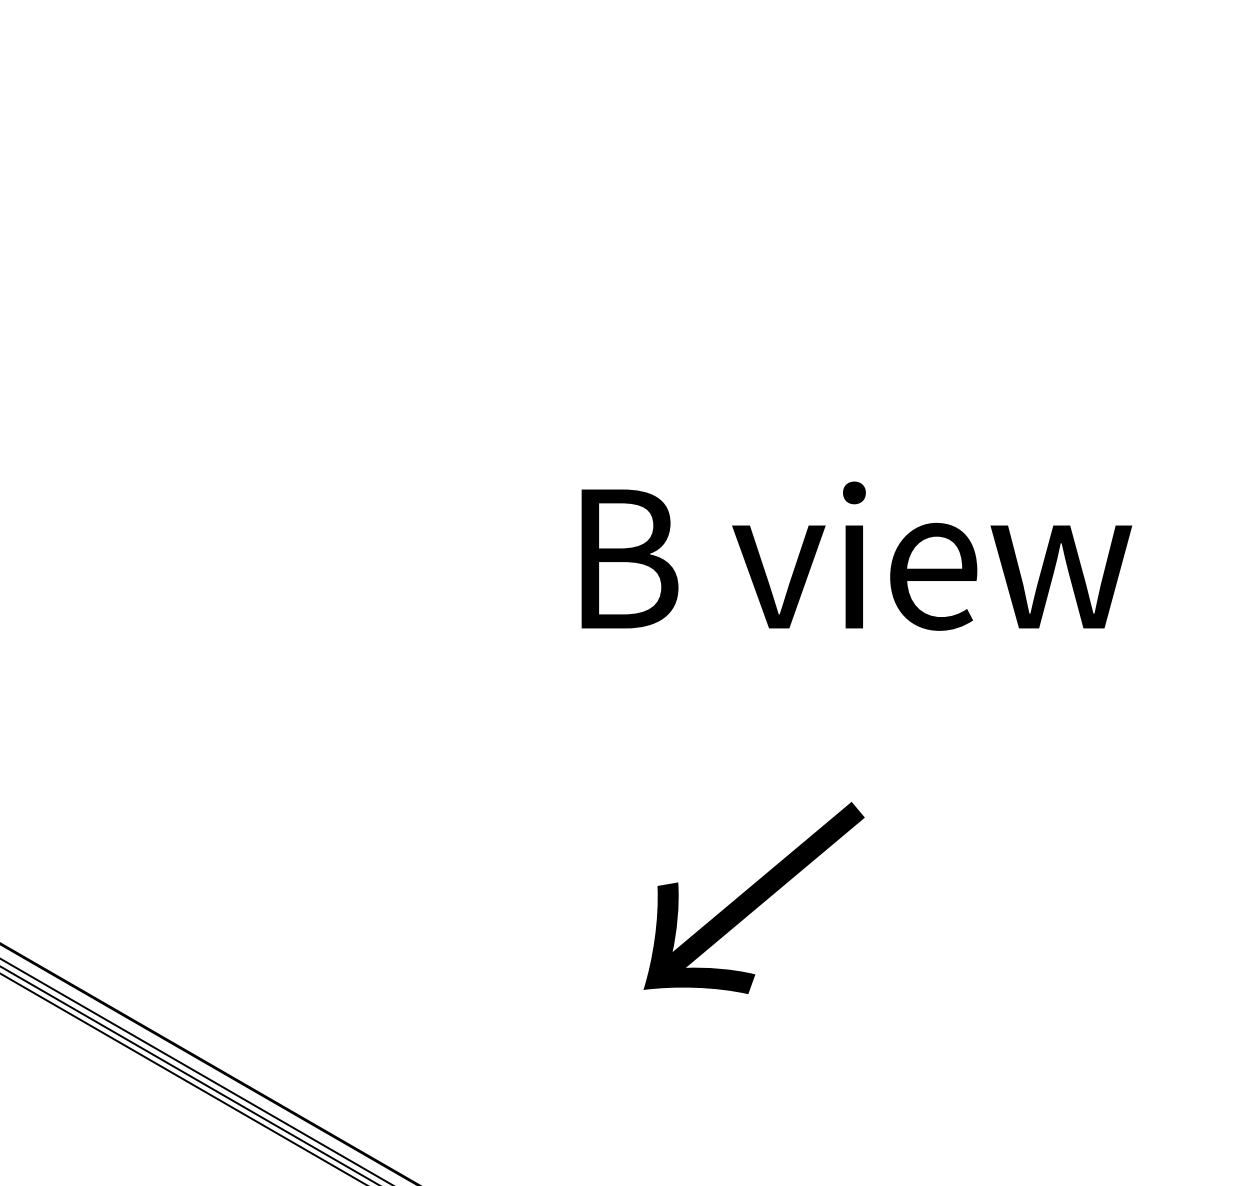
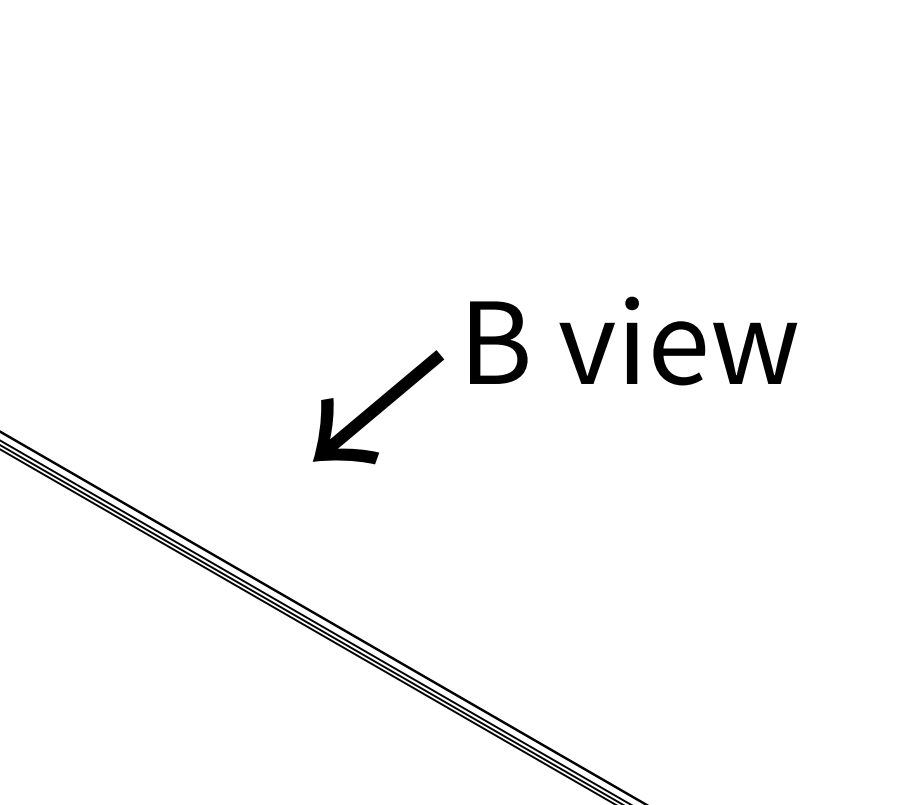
text: (856, 555) -> (633, 340), moved
text: (754, 898) -> (378, 407), moved

